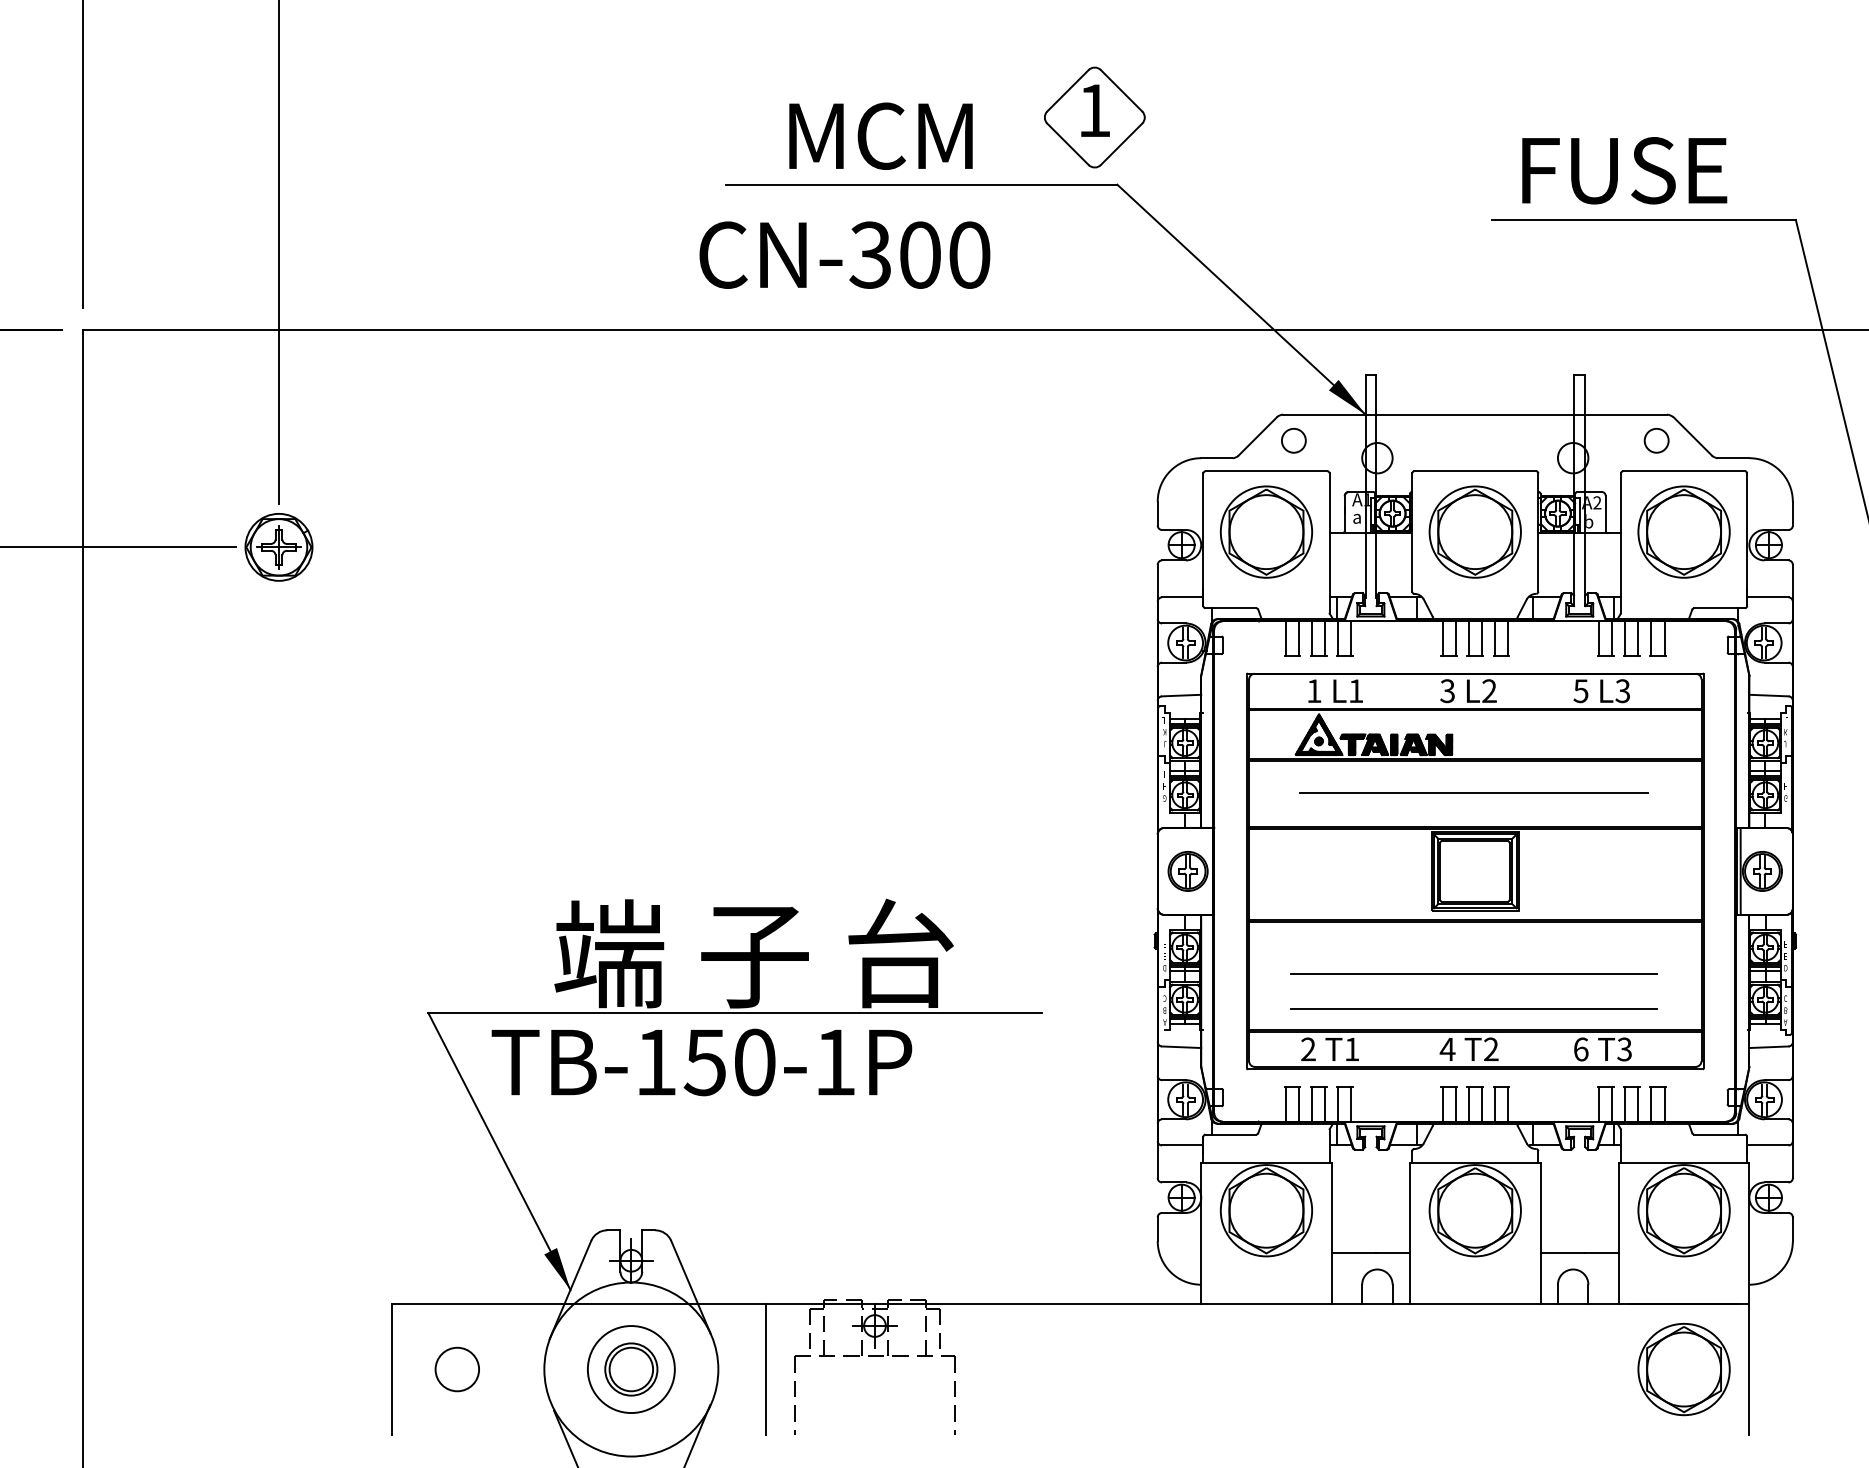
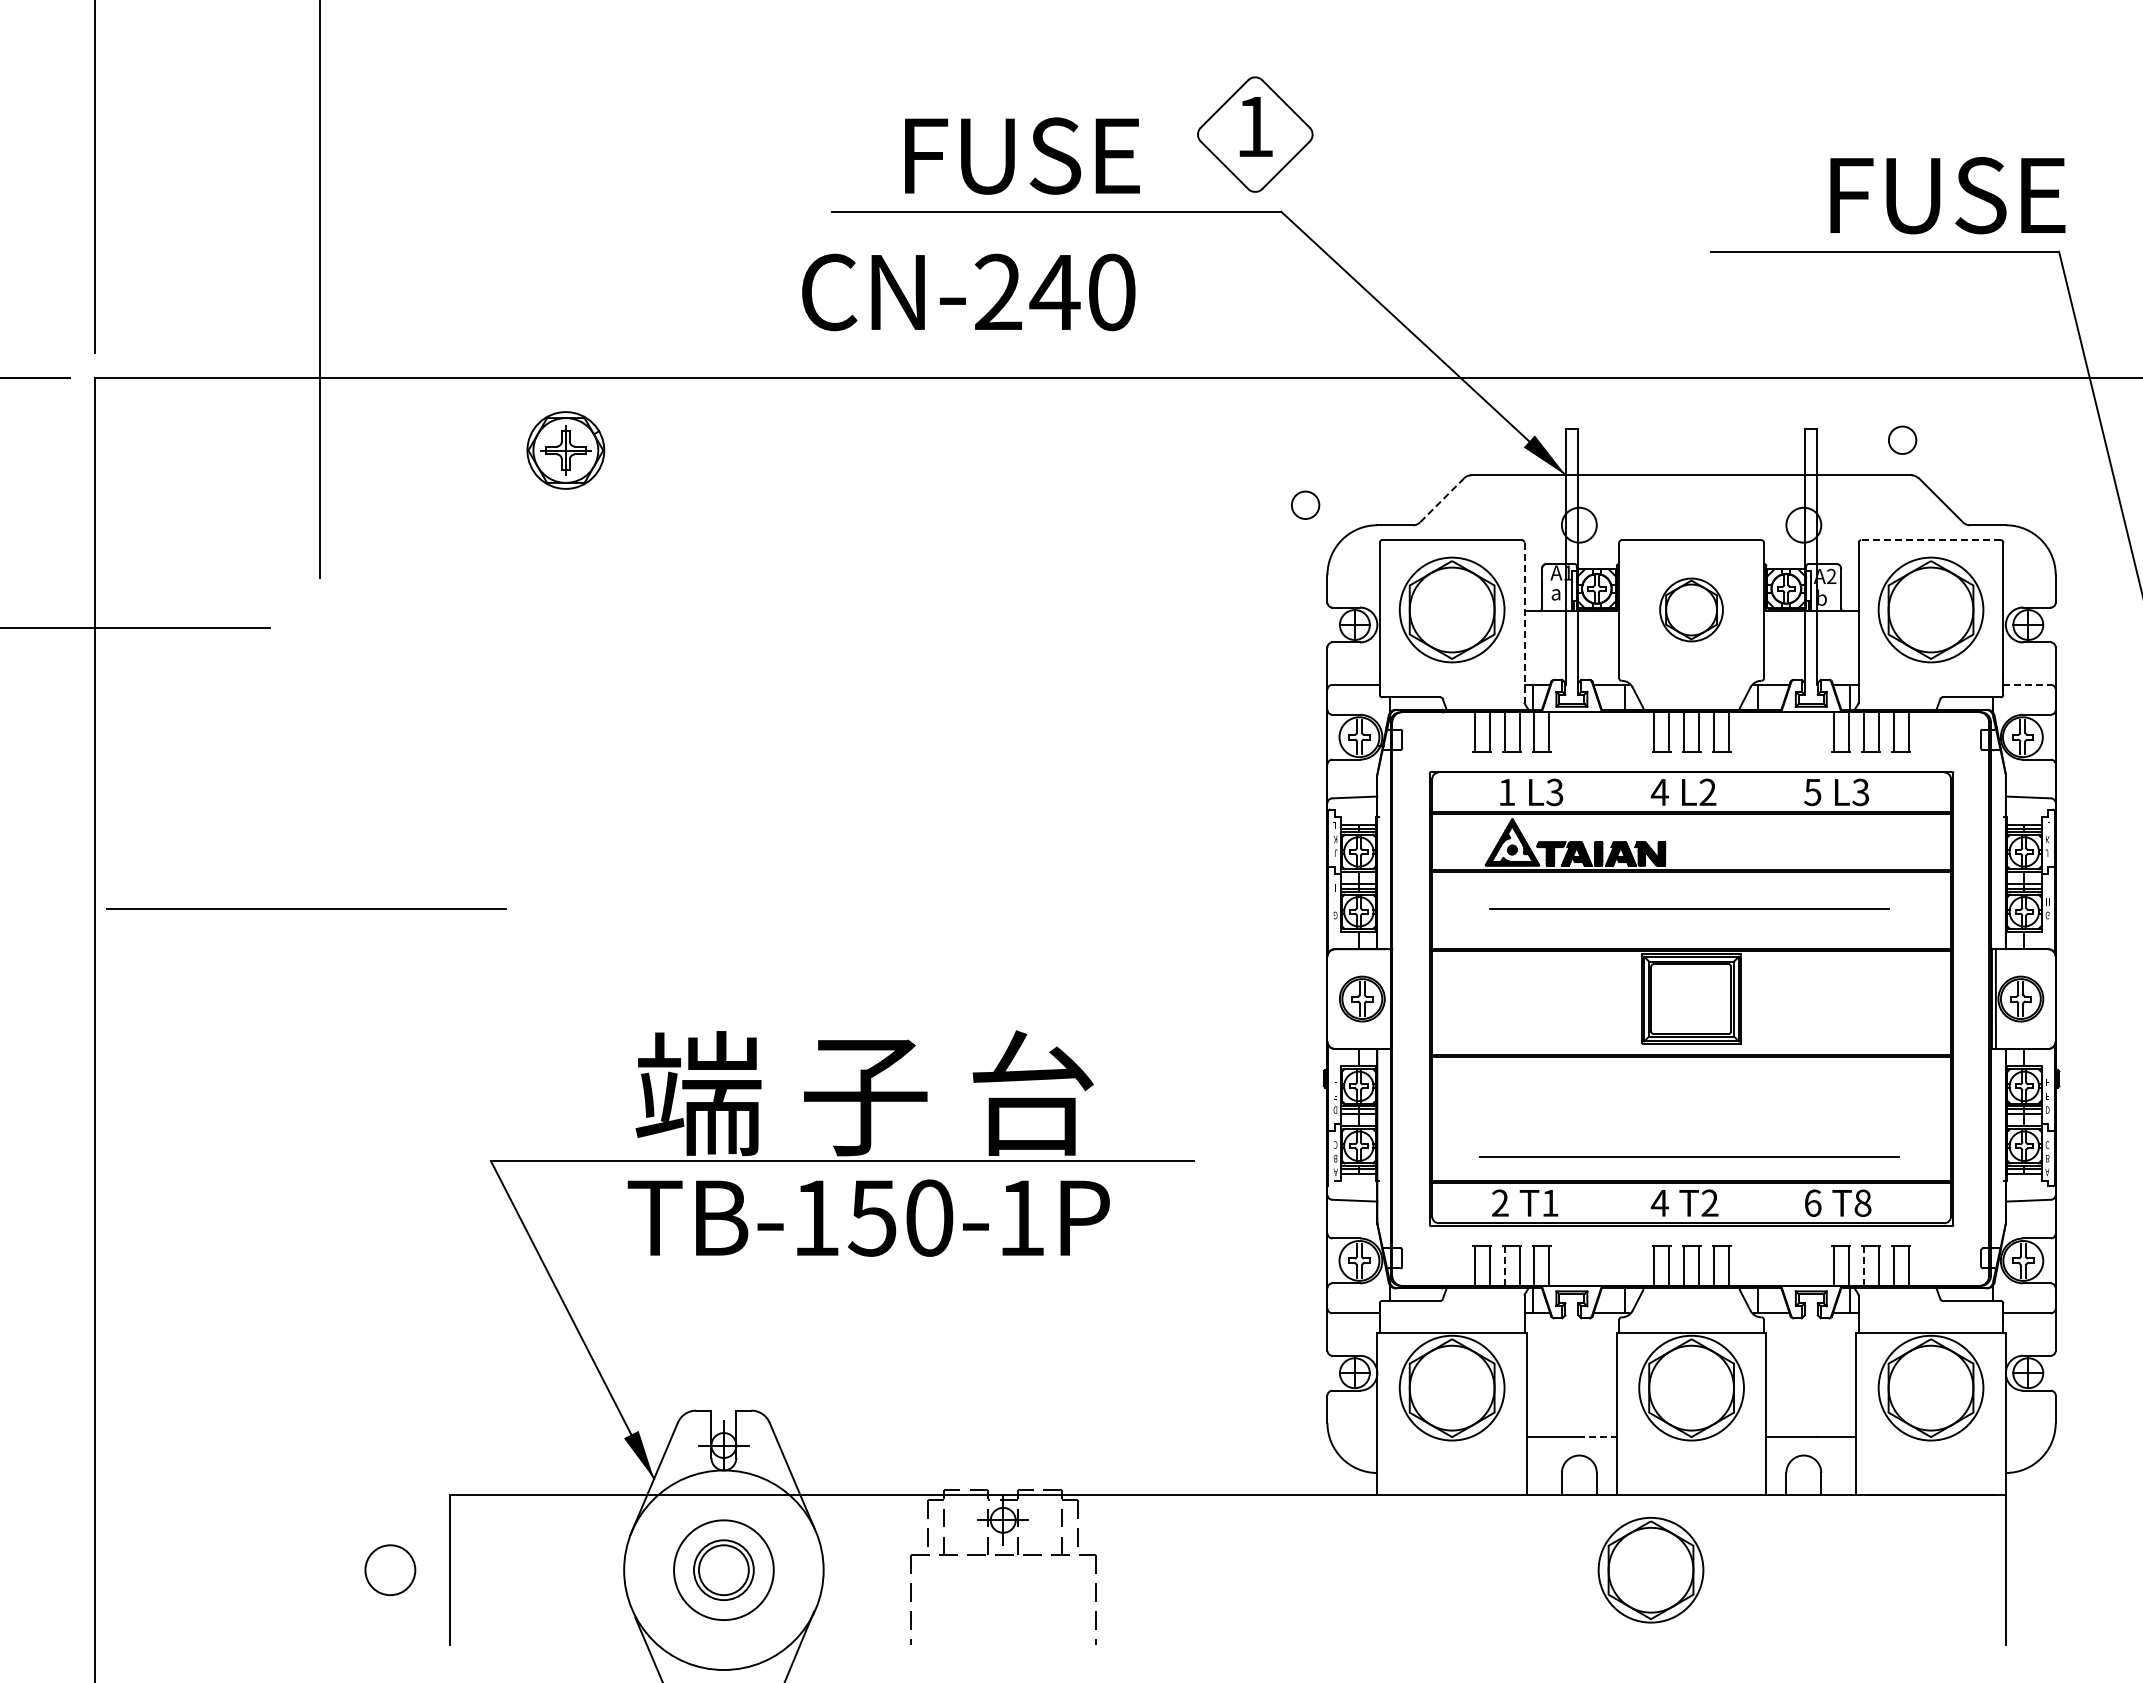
text: (894, 135) -> (1025, 155), MCM -> FUSE
text: (1624, 170) -> (1947, 195), moved
text: (895, 255) -> (1026, 292), CN-300 -> CN-240
line: (1257, 436) -> (1441, 500), solid -> dashed
circle: (1293, 440) -> (1305, 504), moved
circle: (1656, 440) -> (1902, 439), moved
line: (1684, 471) -> (1931, 540), solid -> dashed
part: (1475, 531) -> (1691, 609), size x0.6
line: (1329, 543) -> (1524, 622), solid -> dashed
part: (278, 547) -> (565, 450), moved
line: (1768, 597) -> (2027, 684), solid -> dashed
text: (1355, 691) -> (1554, 792), L1 -> L3
text: (1447, 691) -> (1659, 792), 3 -> 4
line: (267, 792) -> (306, 908), added
line: (1473, 973) -> (1689, 1116), removed
text: (1624, 1048) -> (1862, 1202), T3 -> T8
text: (701, 1061) -> (868, 1217), moved
line: (1312, 1103) -> (1504, 1265), solid -> dashed
line: (1625, 1103) -> (1863, 1265), solid -> dashed
line: (1393, 1252) -> (1597, 1436), solid -> dashed
circle: (457, 1369) -> (390, 1570), moved
line: (766, 1369) -> (878, 1570), removed
part: (1683, 1369) -> (1650, 1570), moved

